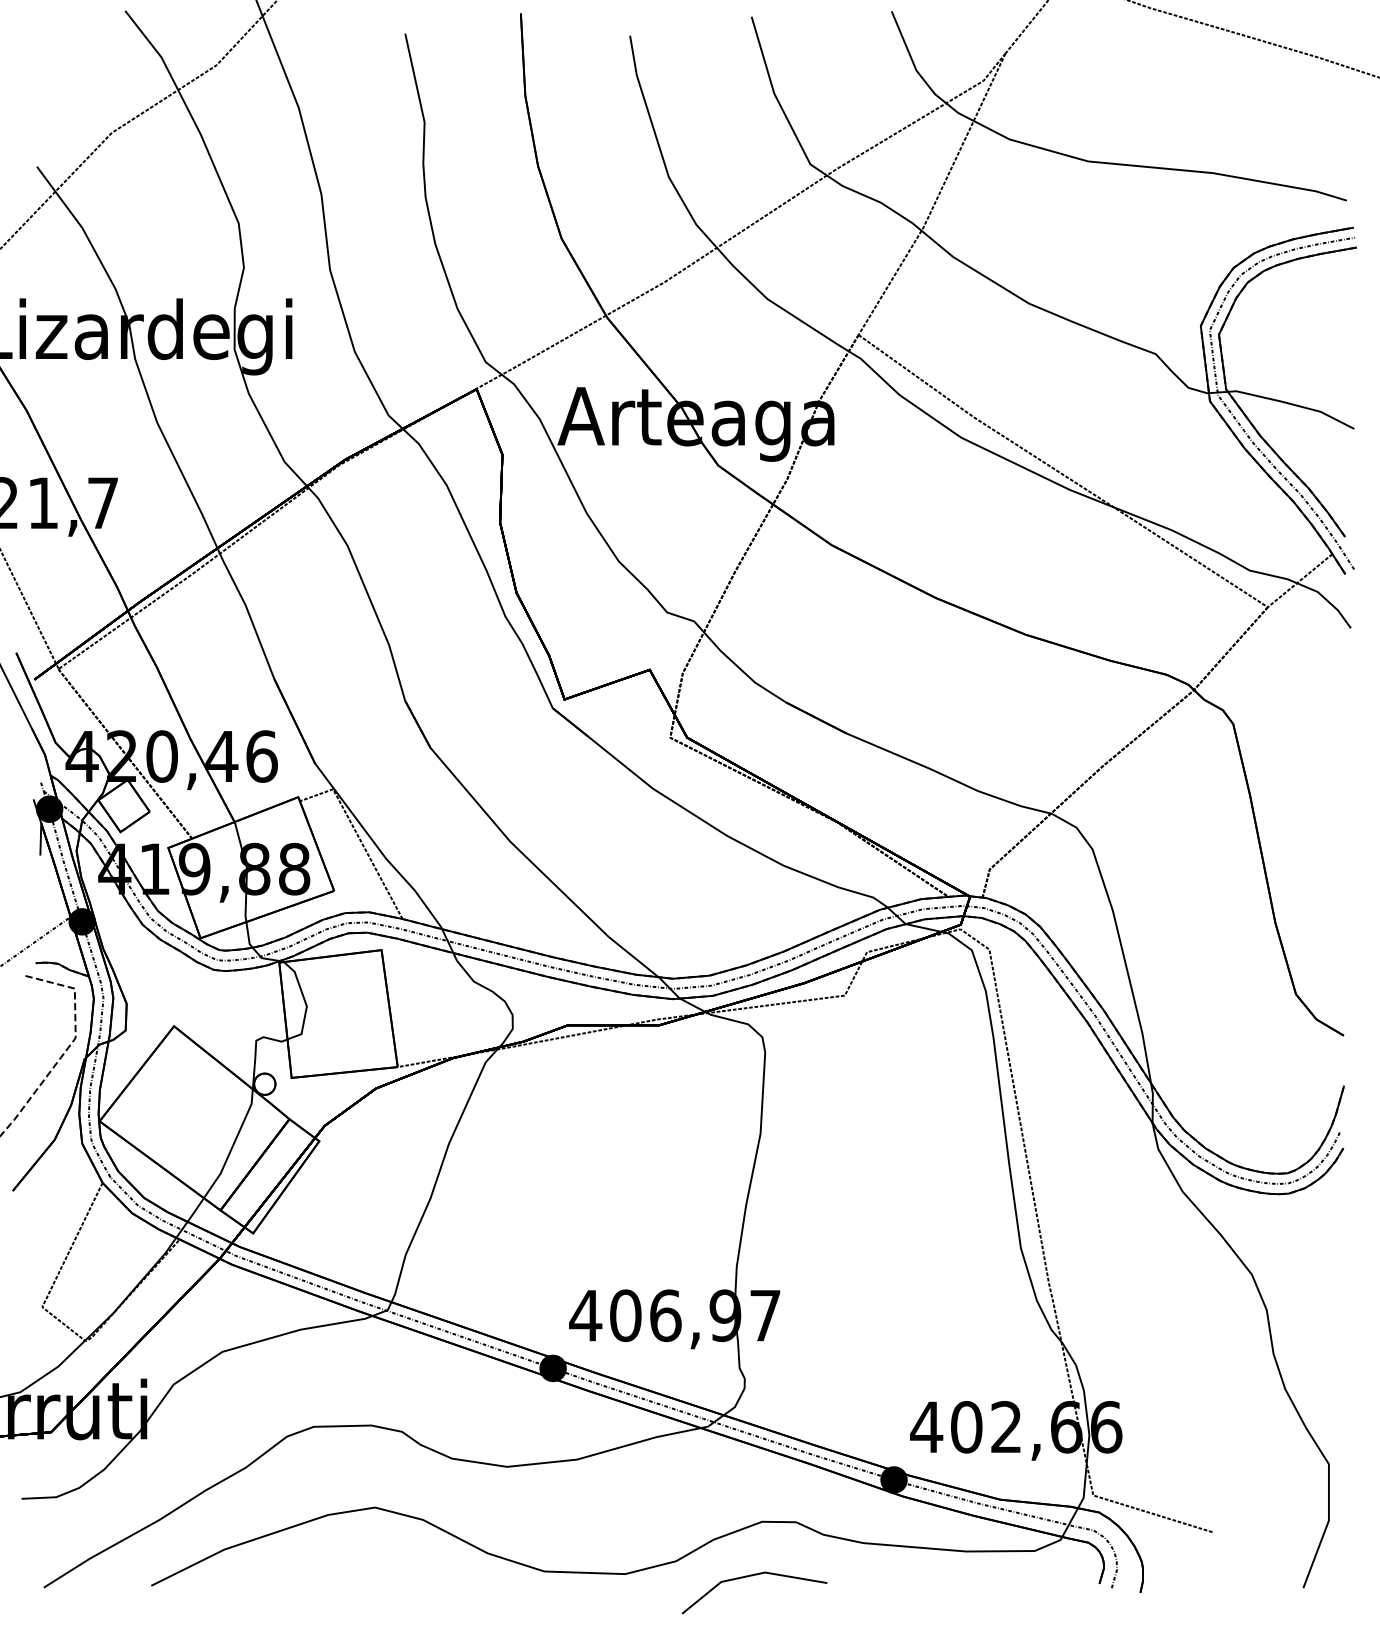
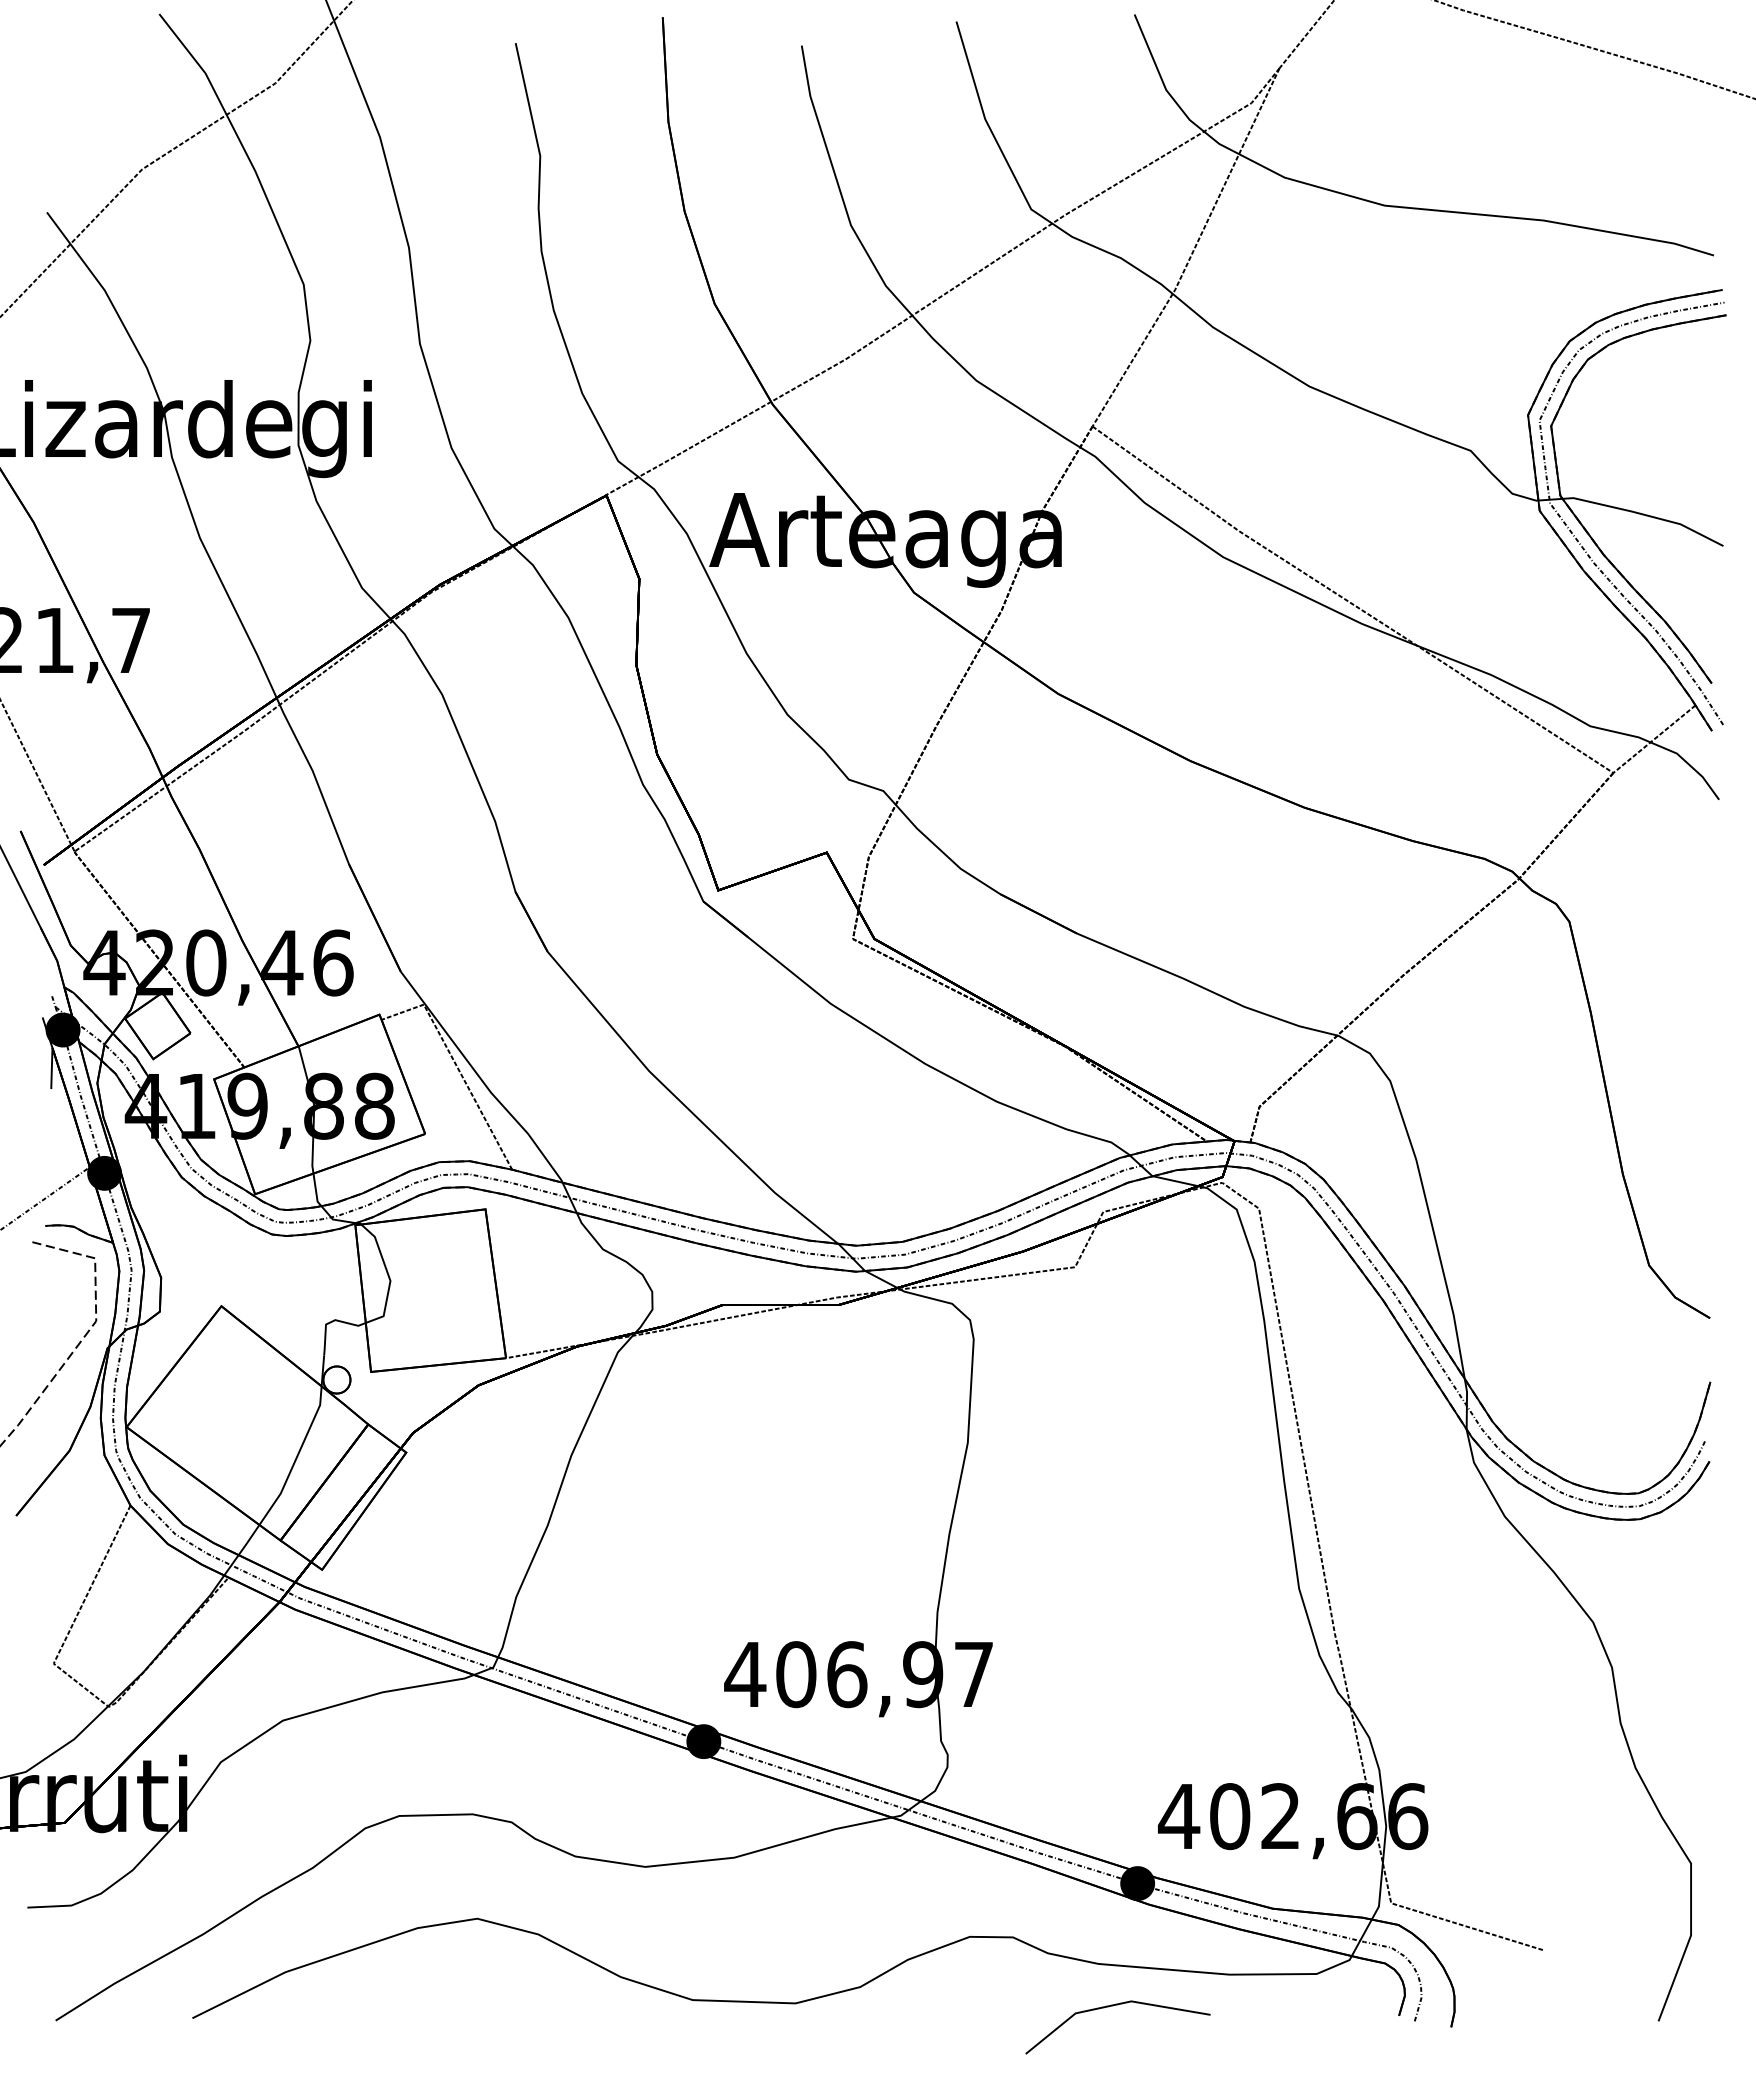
line: (752, 1576) -> (1115, 2006), moved

